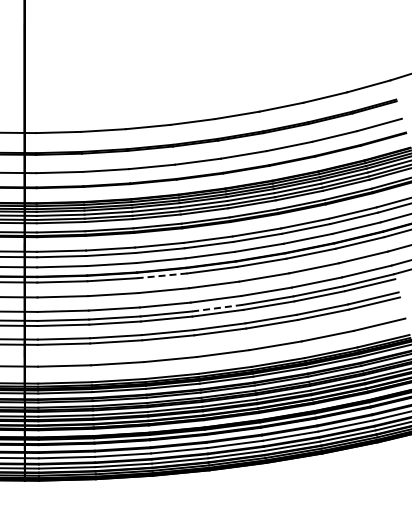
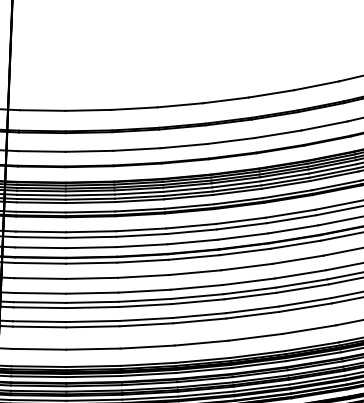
line: (161, 275) -> (141, 260), dashed -> solid
line: (217, 308) -> (197, 296), dashed -> solid

